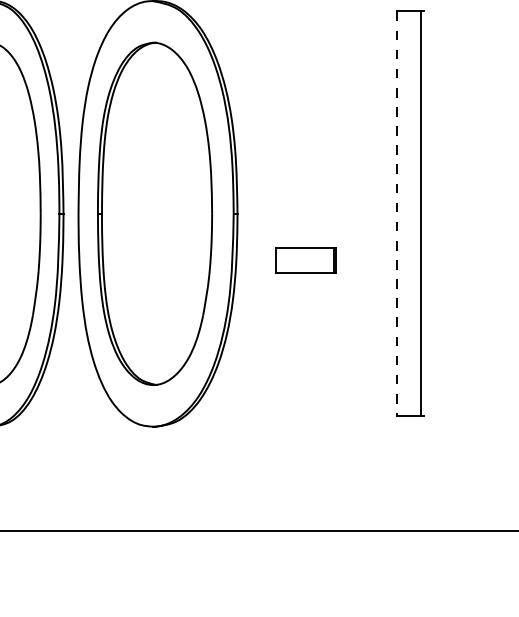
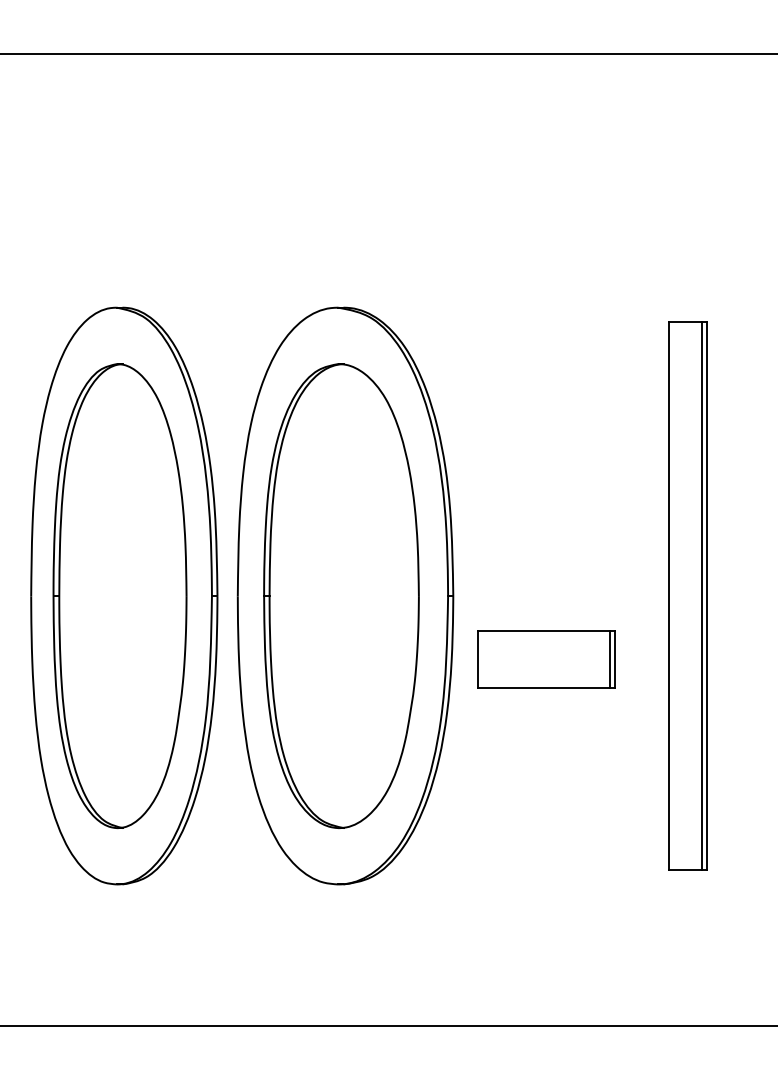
line: (424, 213) -> (706, 595), added
line: (397, 214) -> (669, 596), dashed -> solid
part: (306, 260) -> (546, 659), size x1.67

